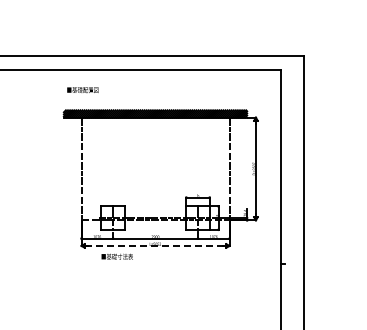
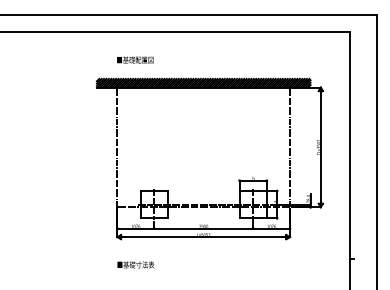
text: (82, 89) -> (134, 59), moved
line: (156, 245) -> (204, 236), dashed -> solid
text: (116, 256) -> (134, 264), moved

